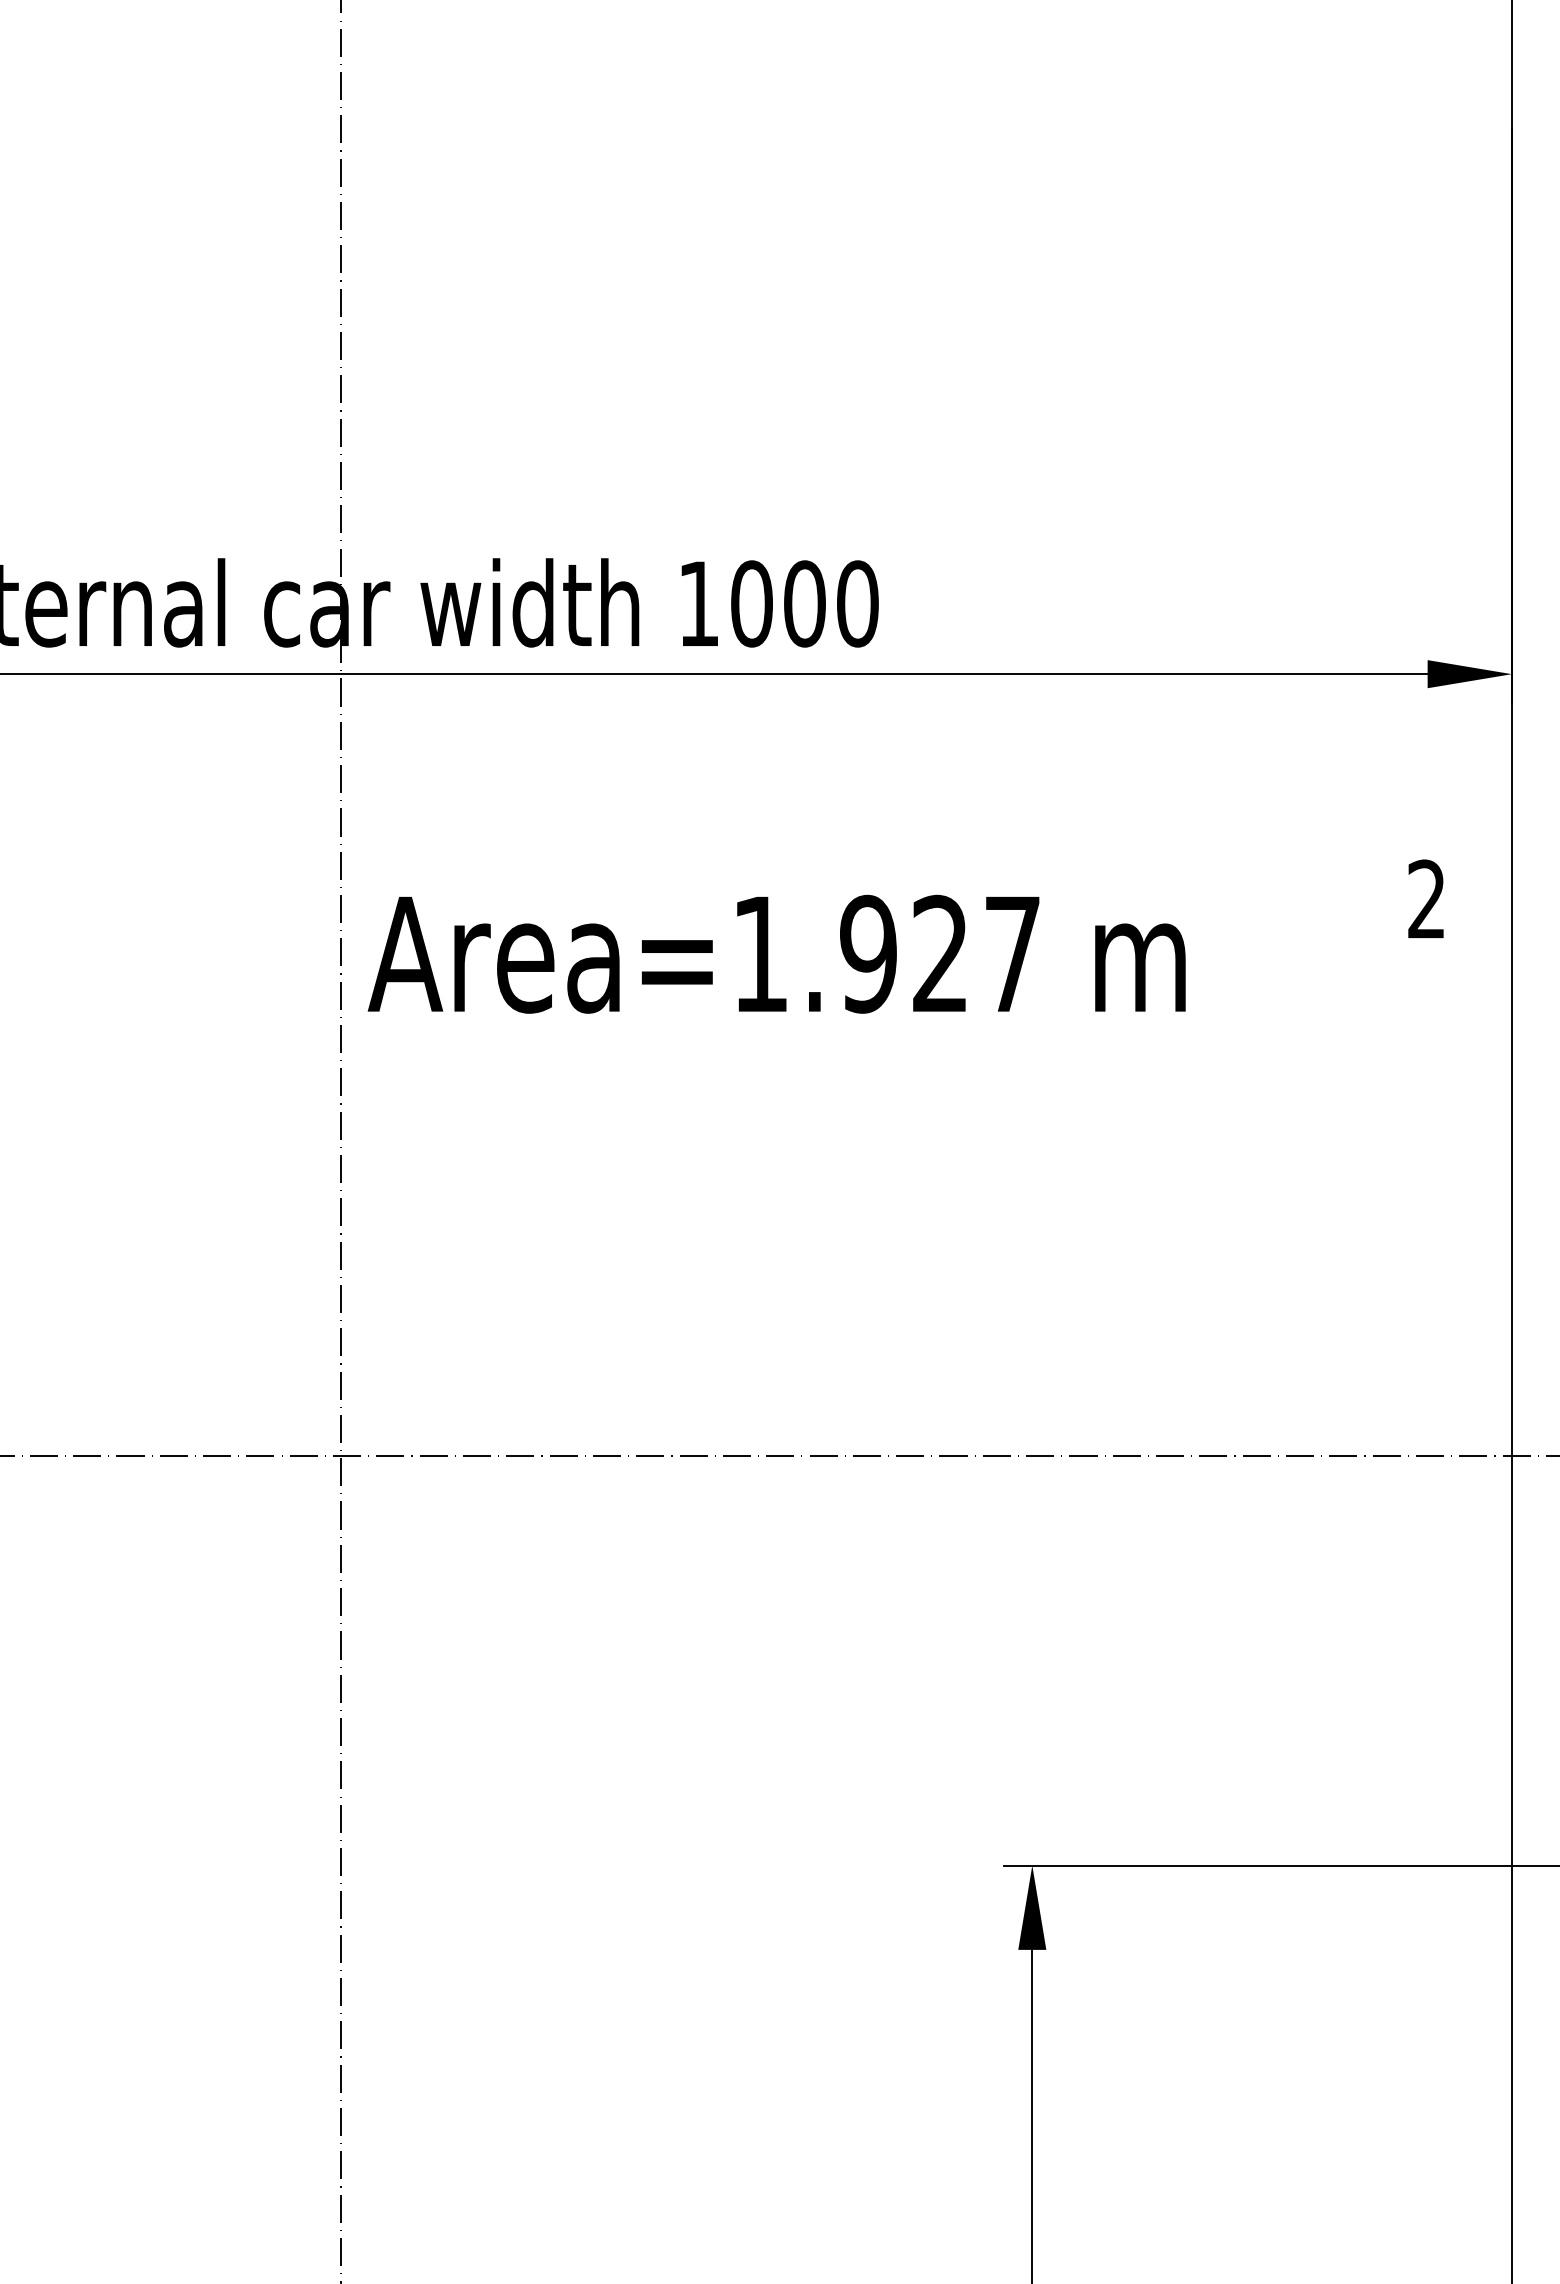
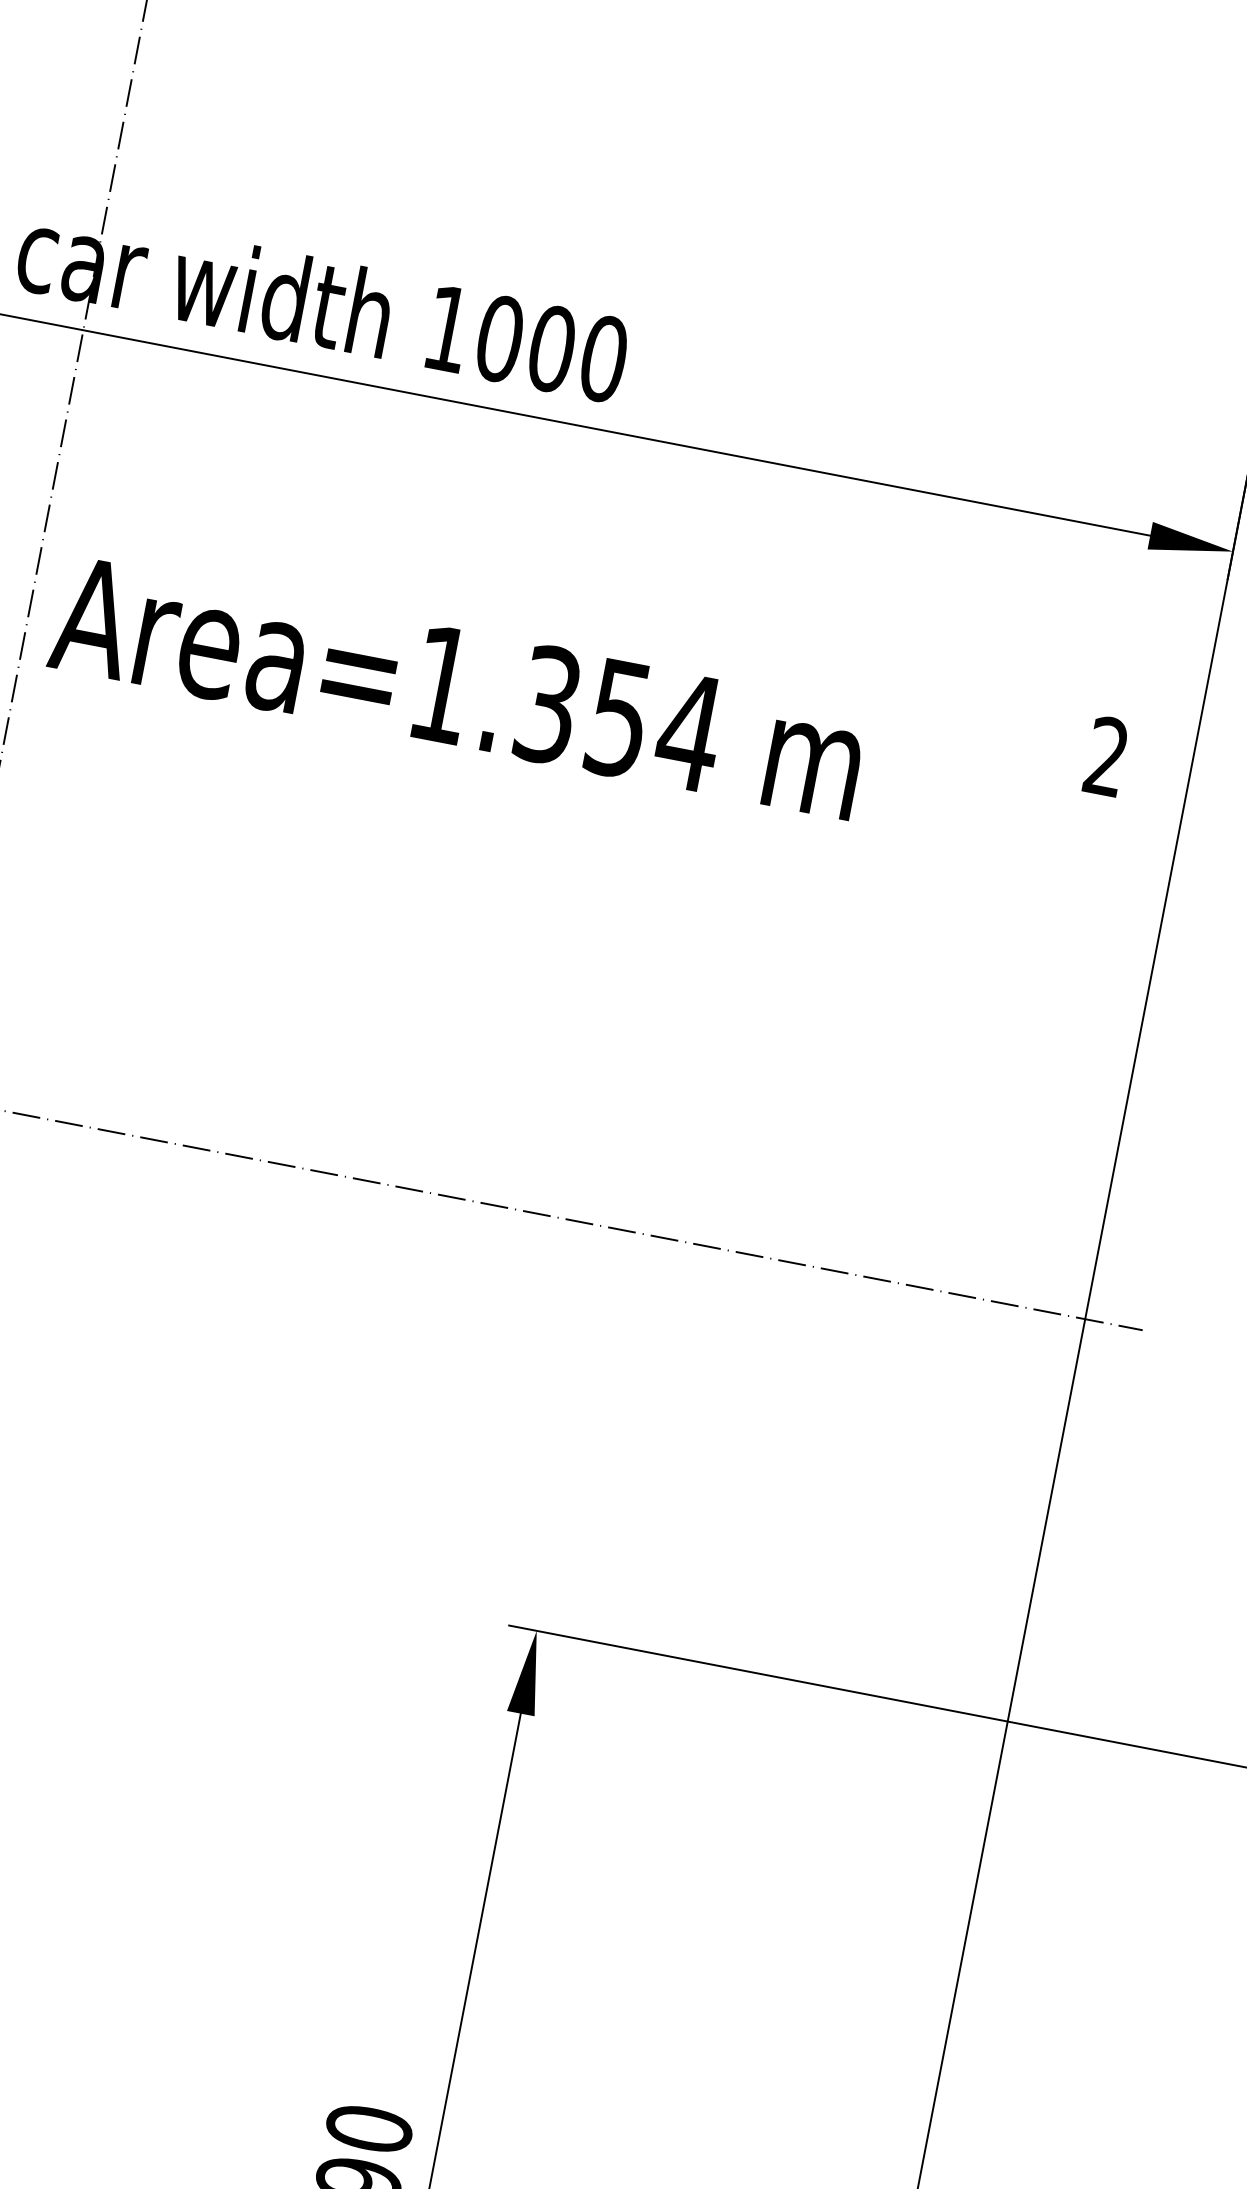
text: (941, 953) -> (620, 718), Area=1.927 -> Area=1.354

